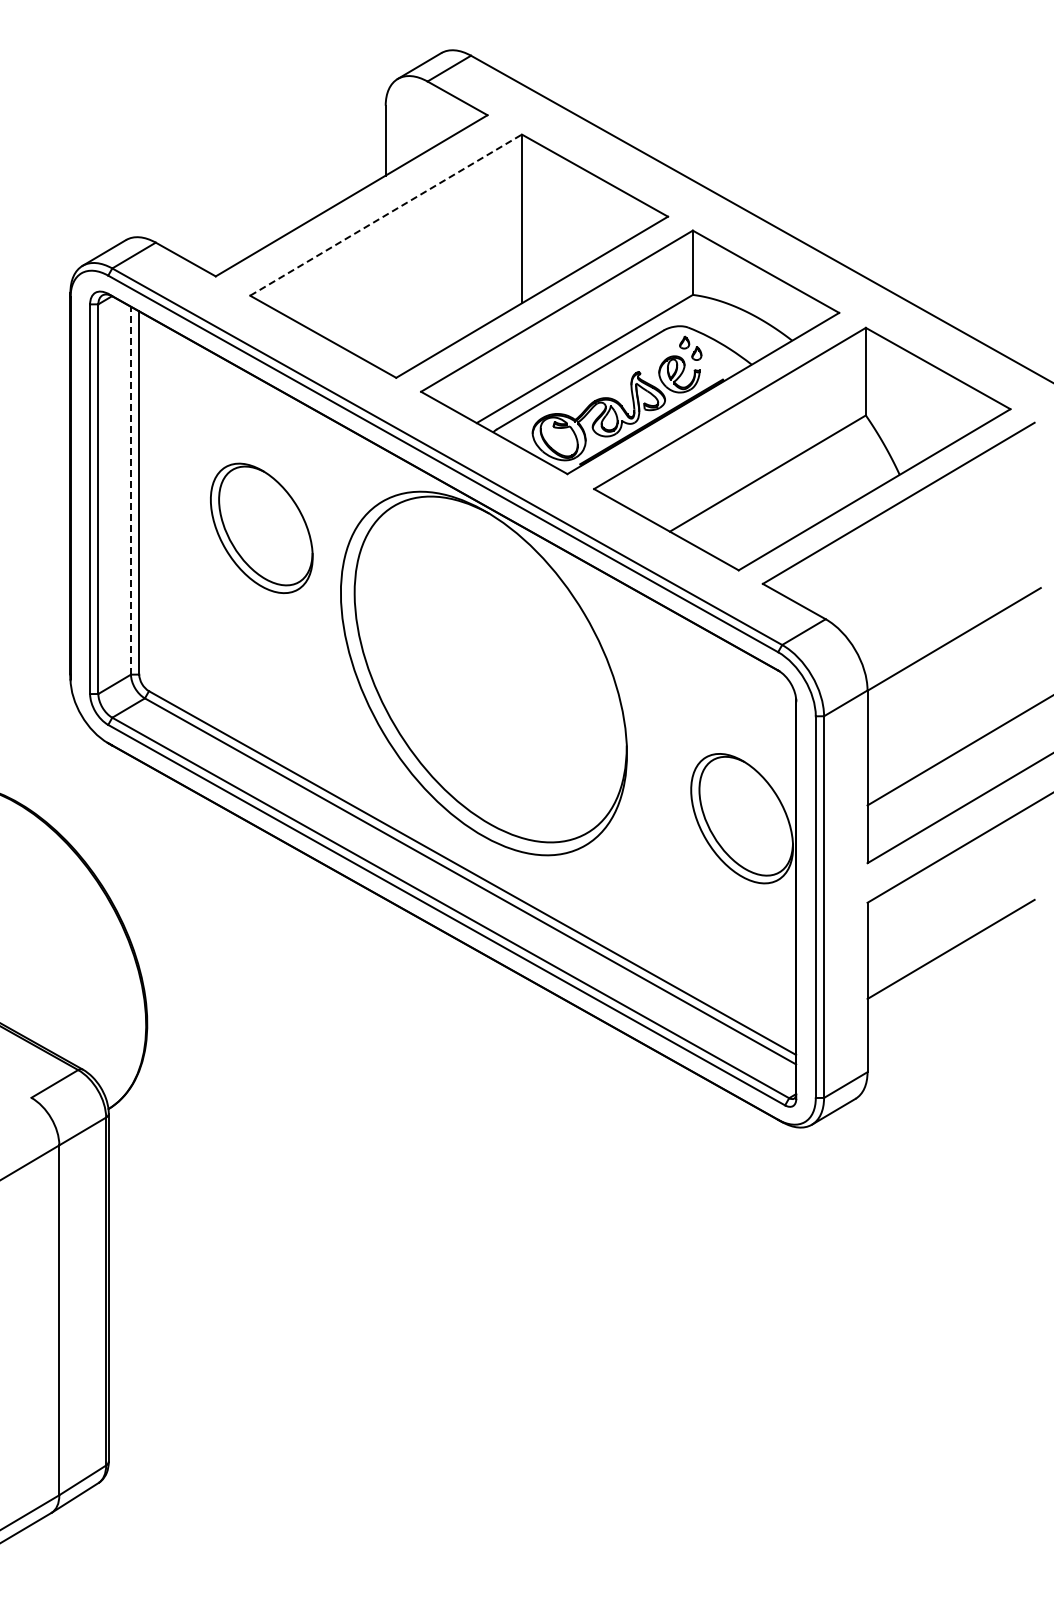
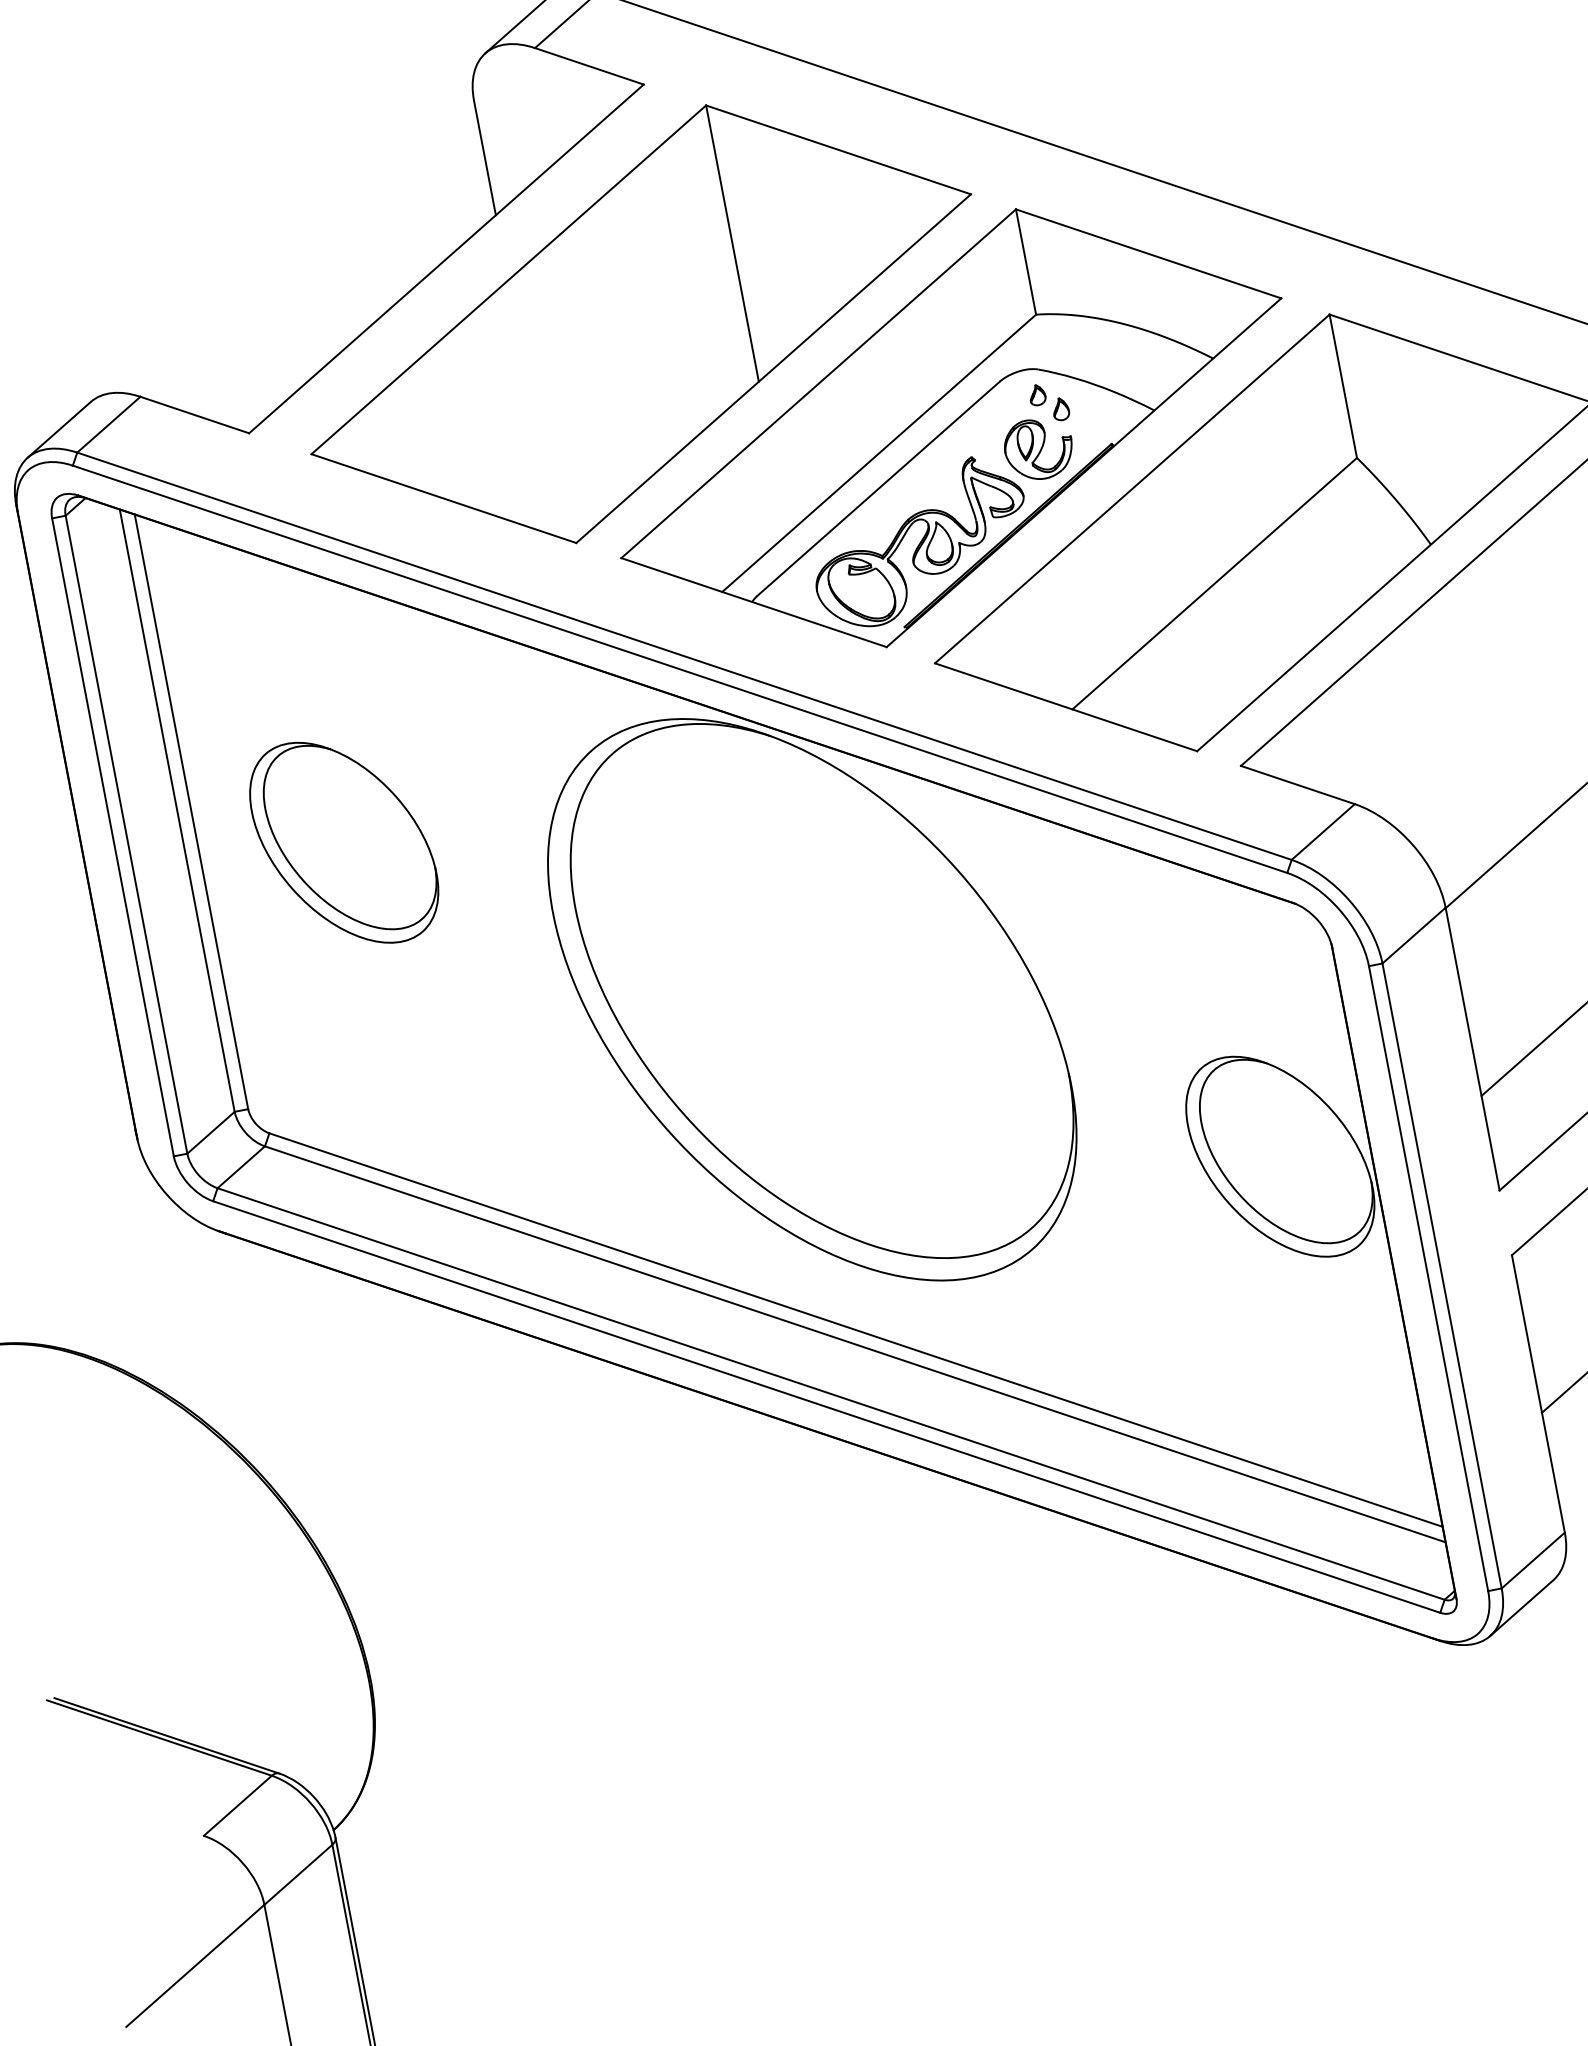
line: (386, 215) -> (509, 280), dashed -> solid
line: (130, 490) -> (176, 810), dashed -> solid
part: (261, 528) -> (343, 843), moved

